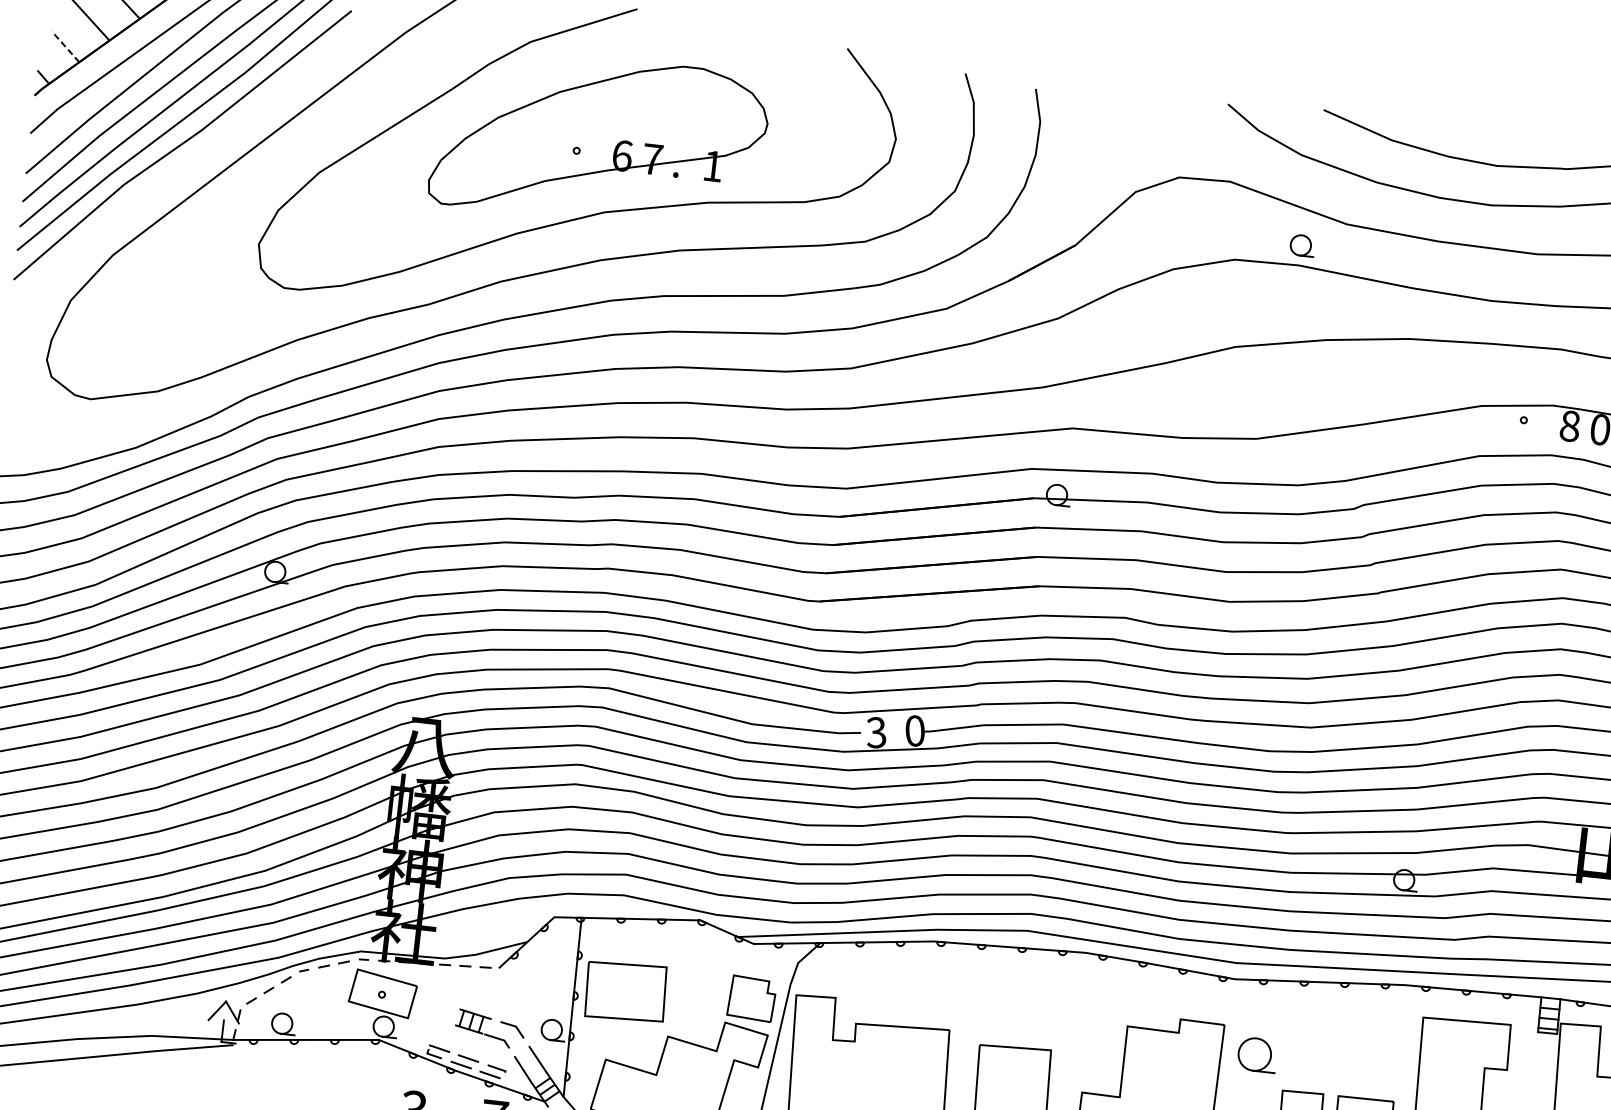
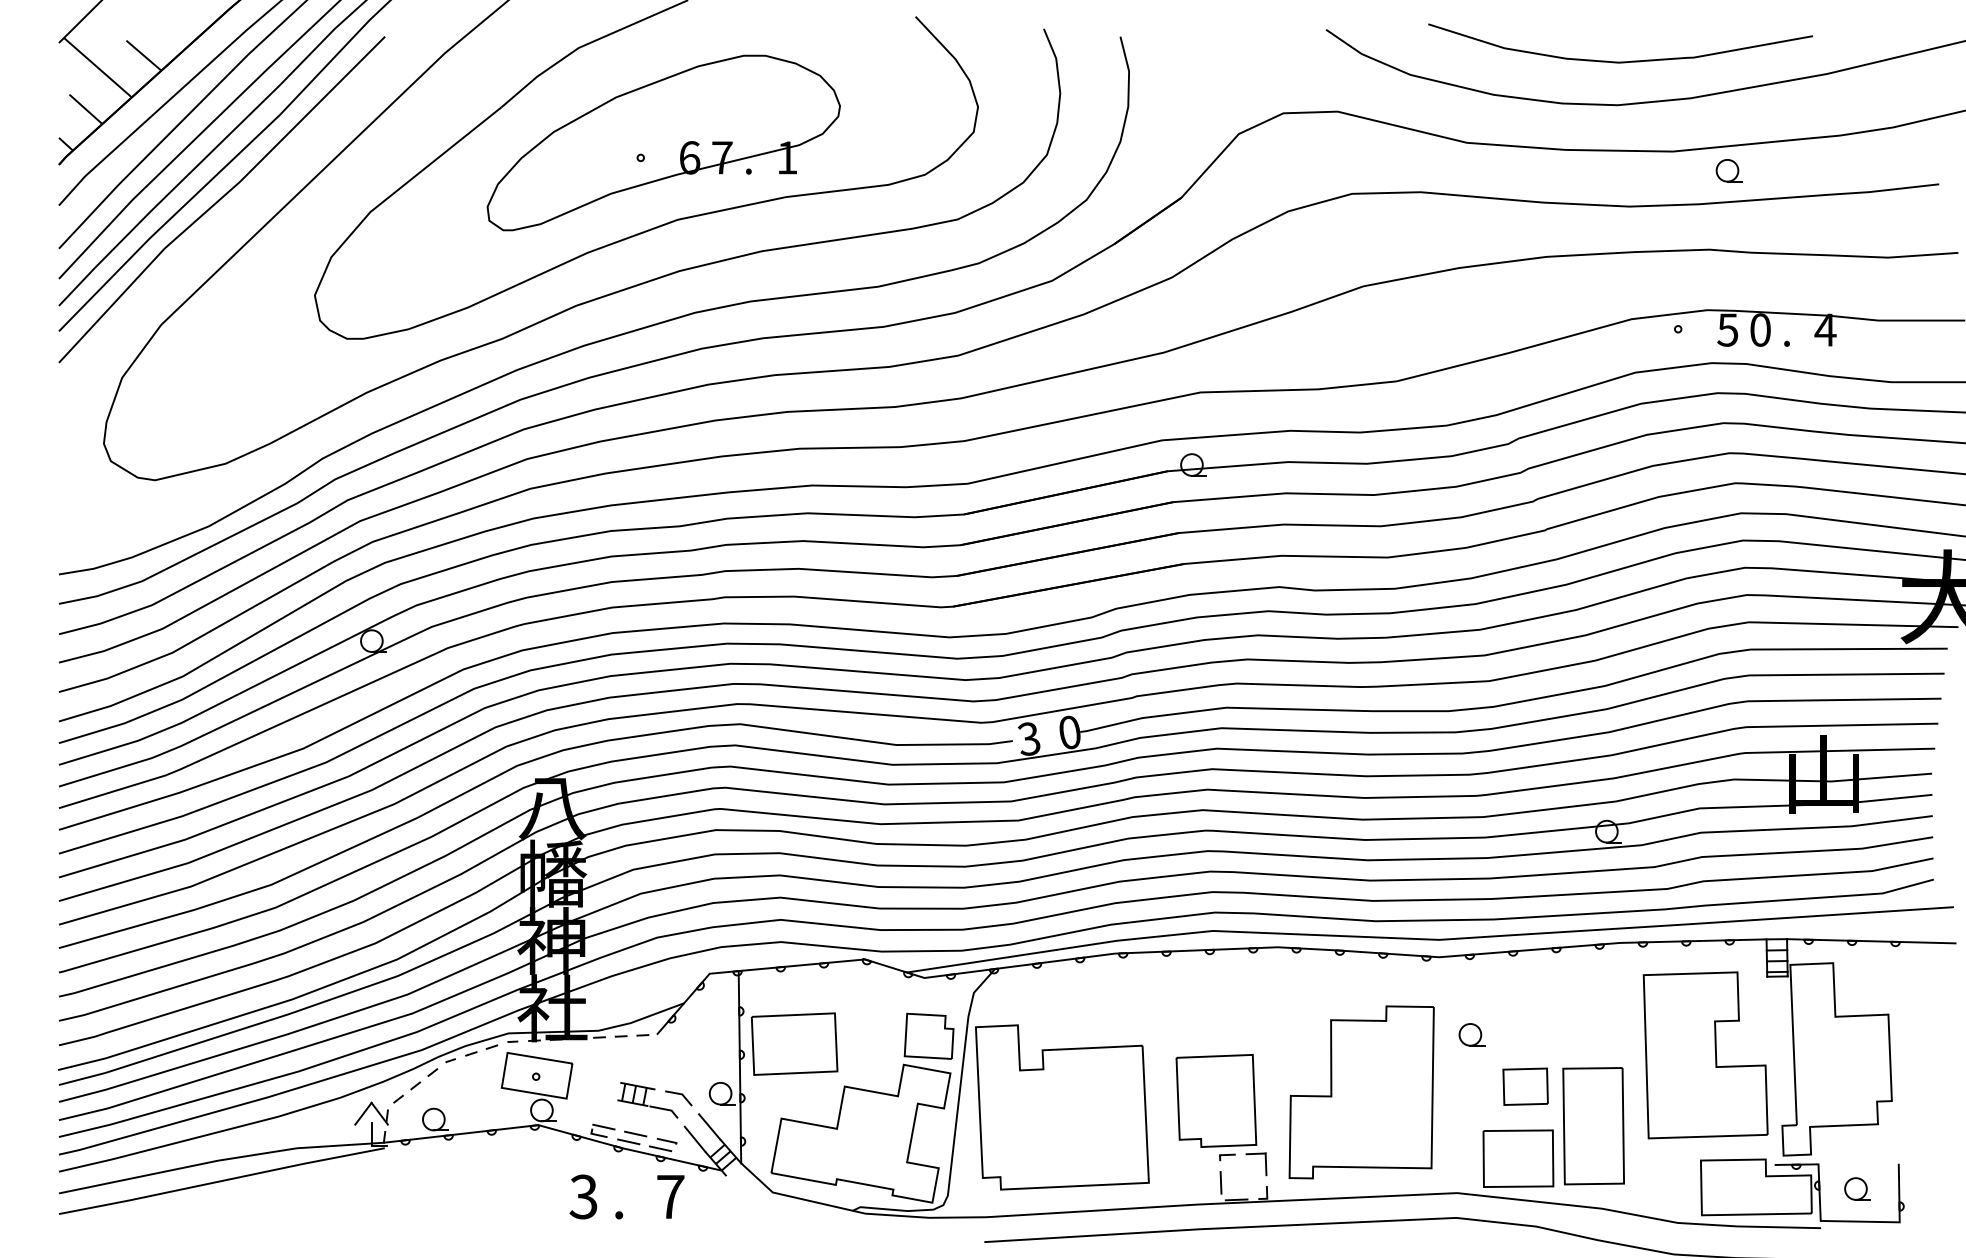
line: (65, 46) -> (85, 109), dashed -> solid
part: (1301, 245) -> (1728, 170), moved
text: (1569, 425) -> (1727, 329), 8 -> 5
part: (1256, 1054) -> (1471, 1034), size x0.62

